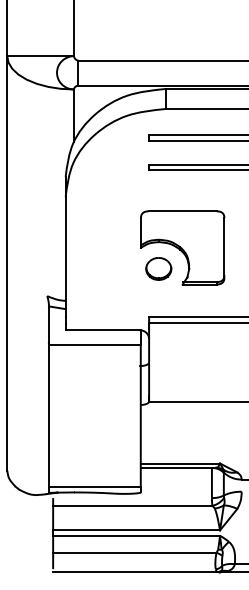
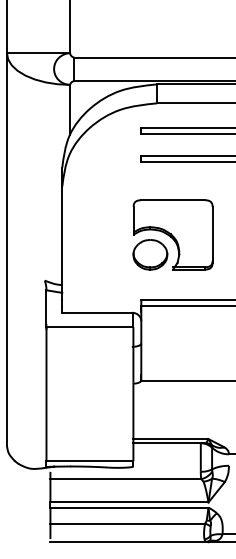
part: (158, 268) -> (150, 254), size x1.43

